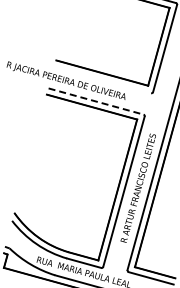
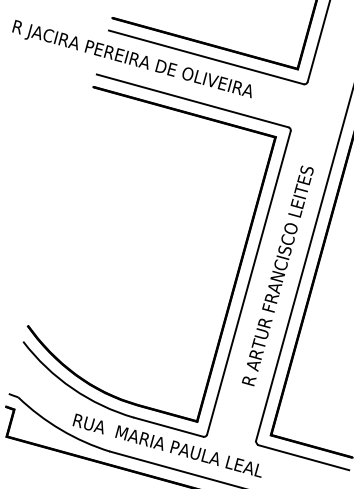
line: (102, 79) -> (205, 56), added
line: (96, 101) -> (193, 100), dashed -> solid

